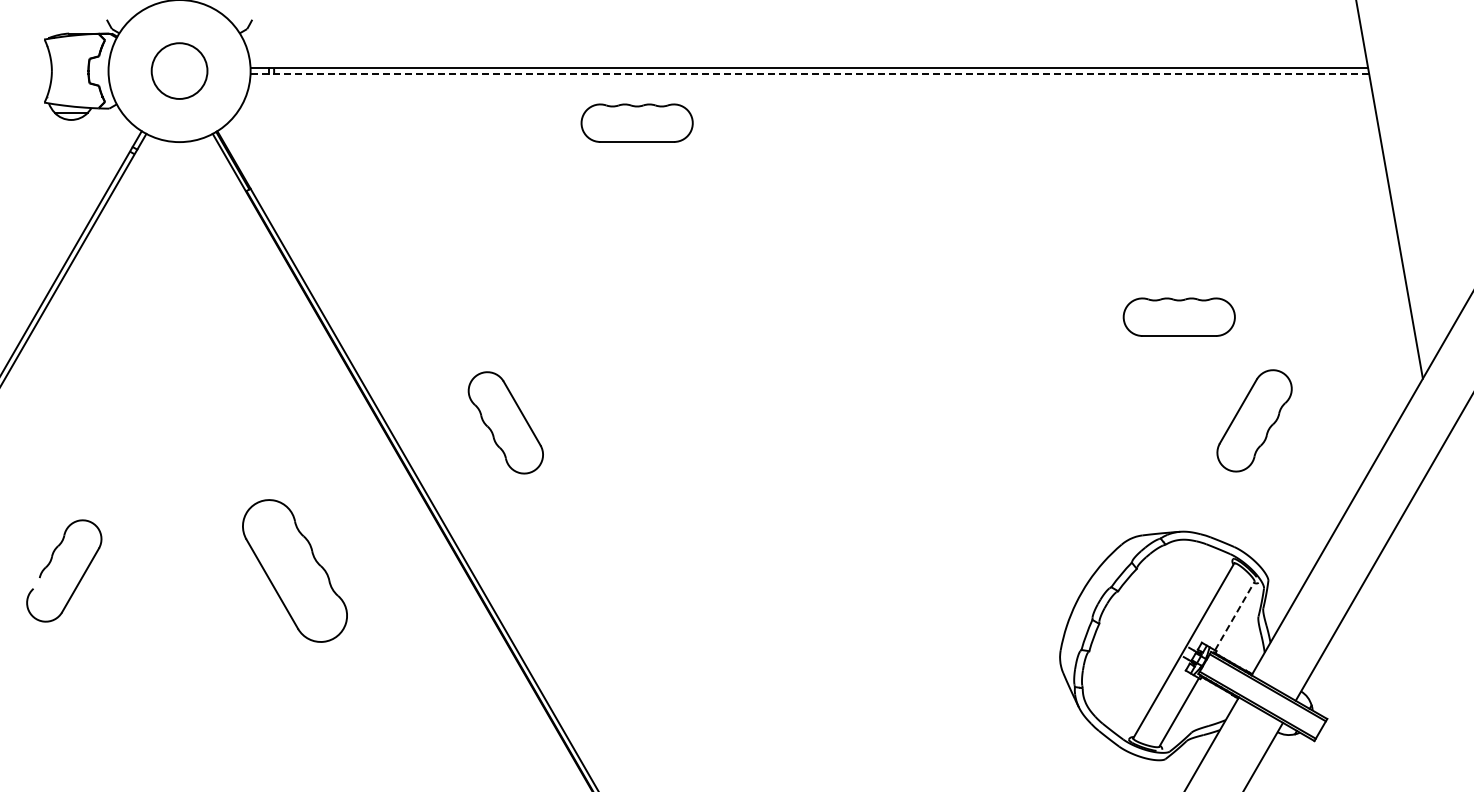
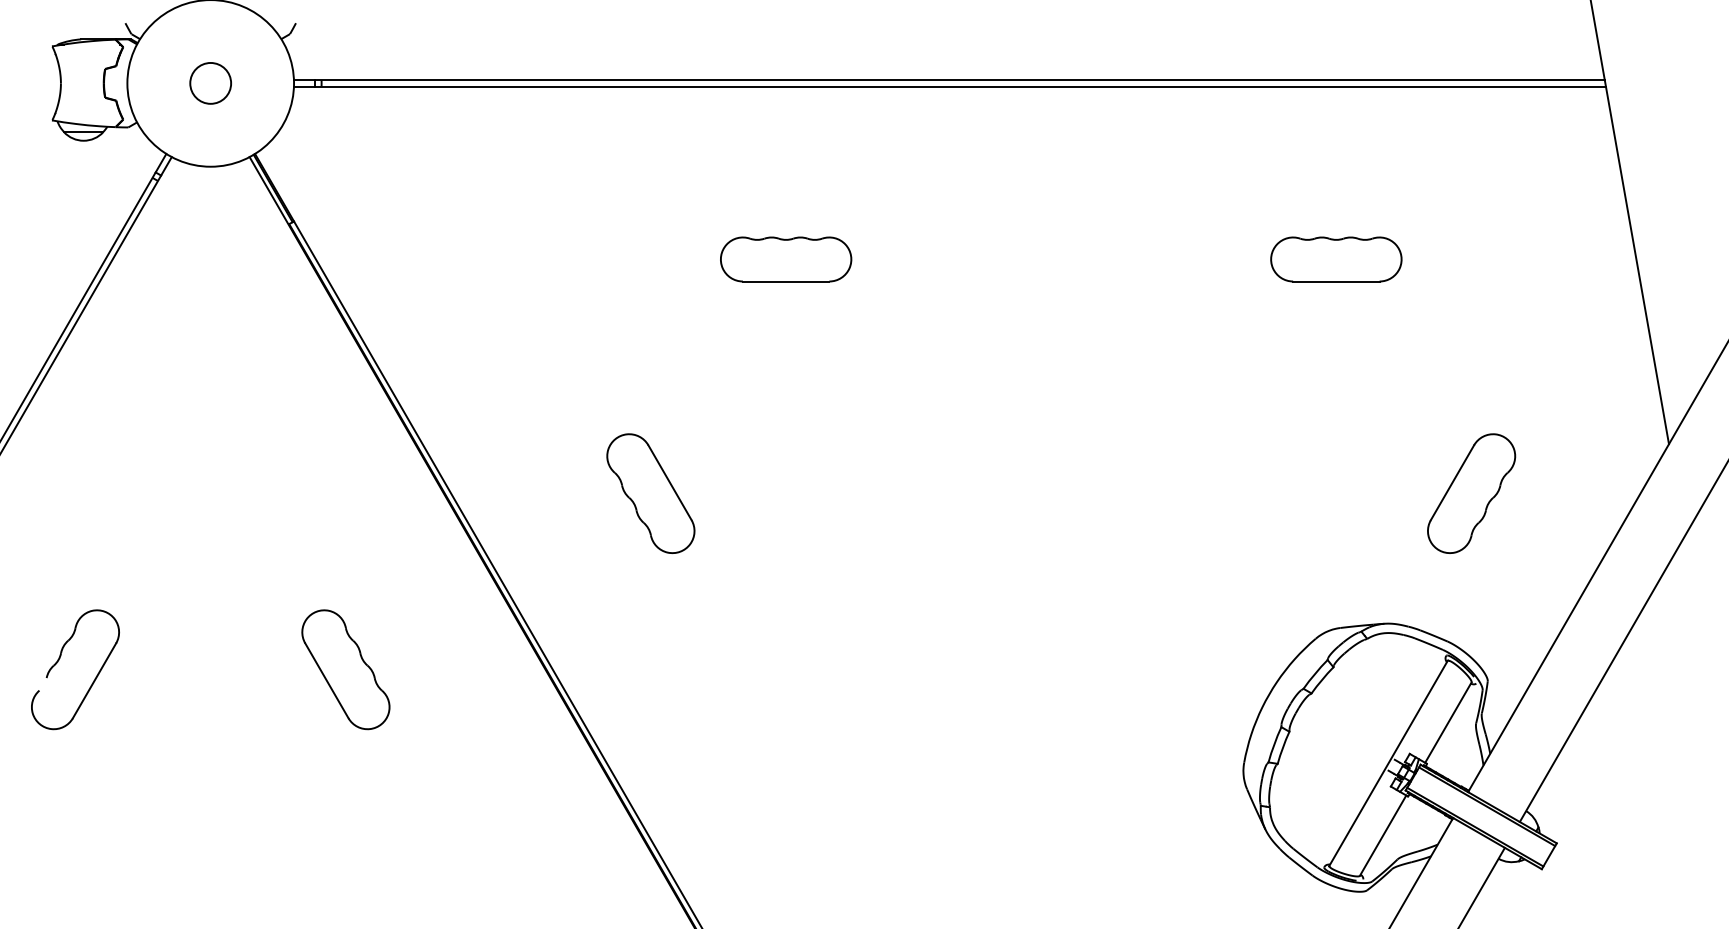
circle: (179, 70) -> (210, 82), size x0.62
line: (810, 73) -> (950, 86), dashed -> solid
part: (636, 122) -> (785, 258), moved
part: (1178, 316) -> (1335, 258), moved
part: (505, 422) -> (650, 493), moved
part: (294, 570) -> (345, 669), size x0.71
line: (1234, 616) -> (1448, 723), dashed -> solid

